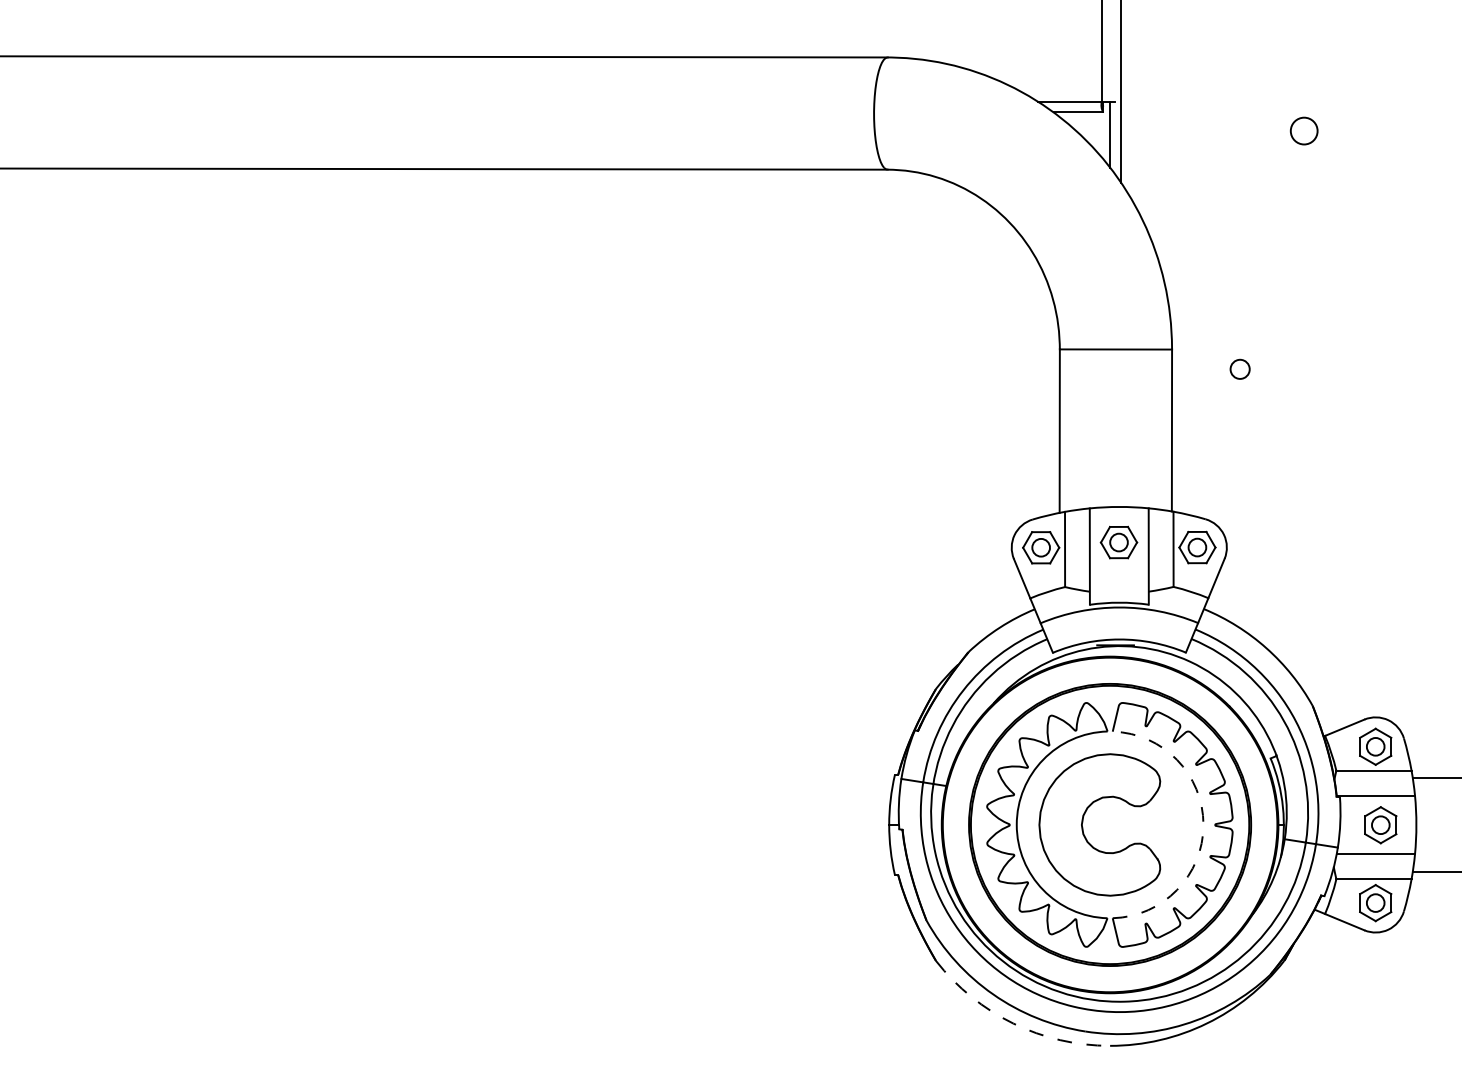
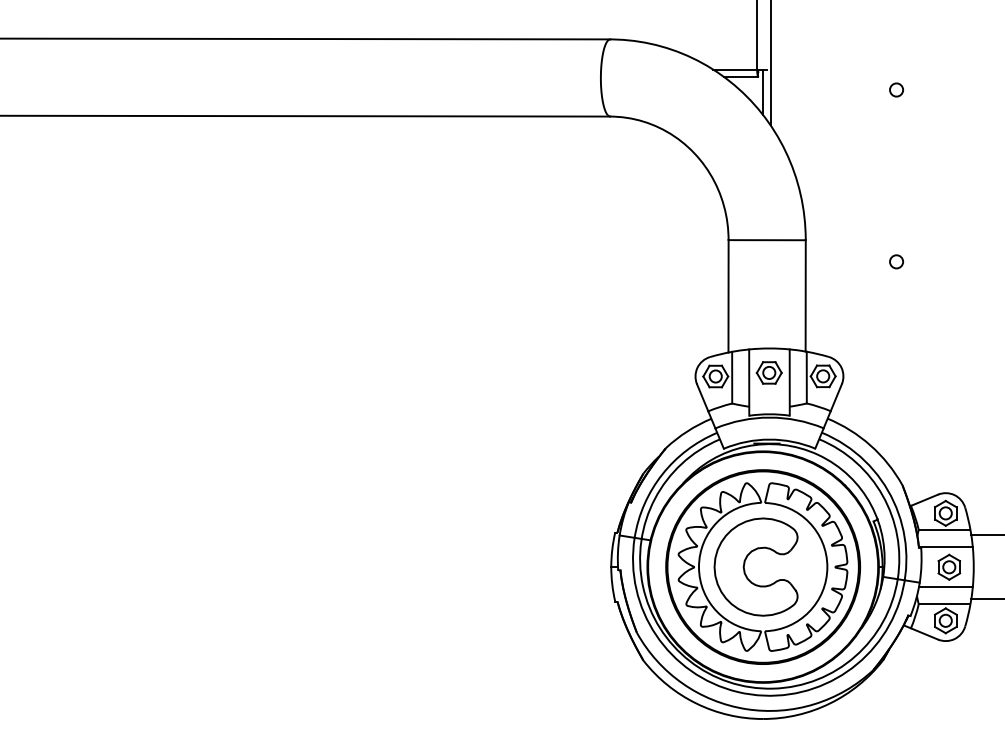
circle: (1304, 130) -> (896, 89), size x0.71
circle: (1240, 368) -> (896, 261), moved
arc: (1203, 825) -> (827, 567), dashed -> solid
arc: (1013, 1023) -> (696, 703), dashed -> solid

